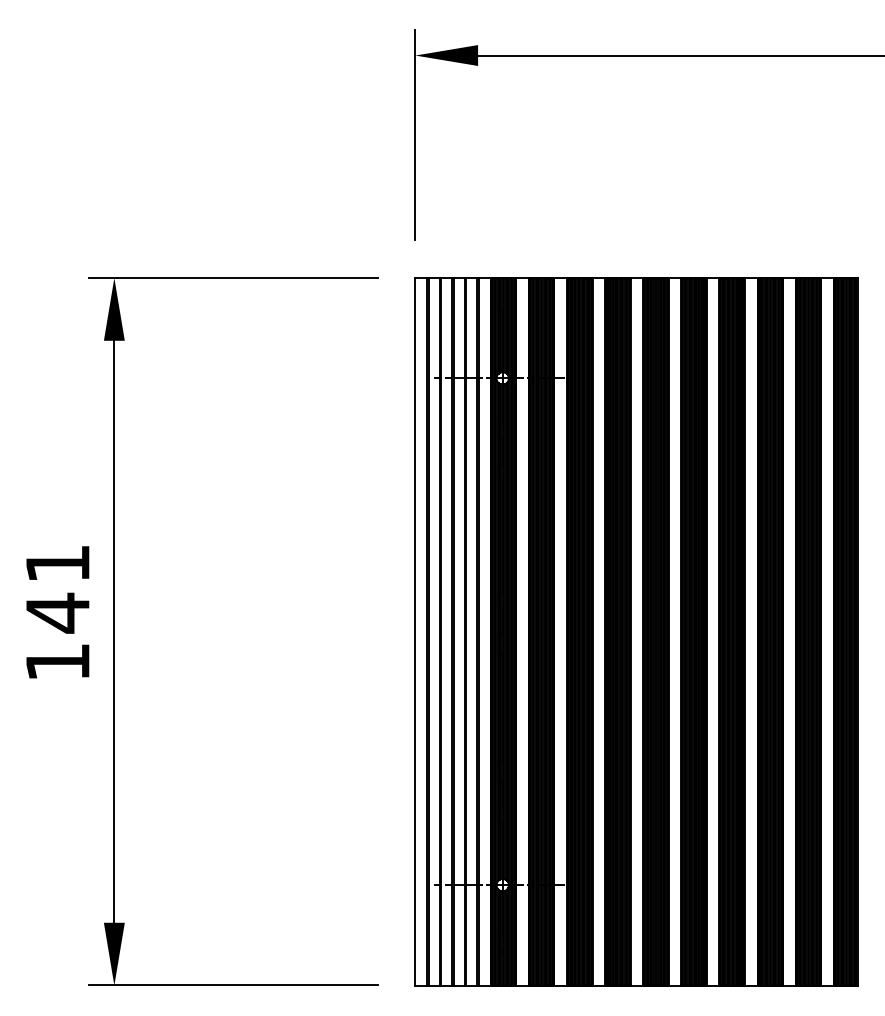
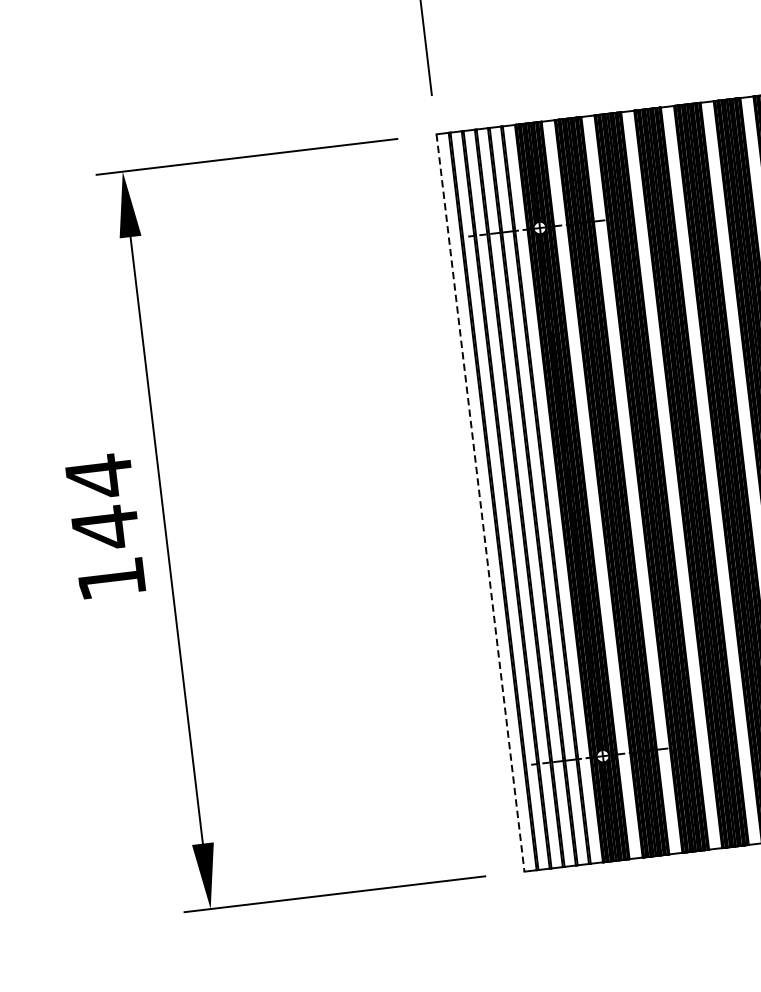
text: (57, 563) -> (98, 476), 141 -> 144
line: (415, 631) -> (480, 502), solid -> dashed

